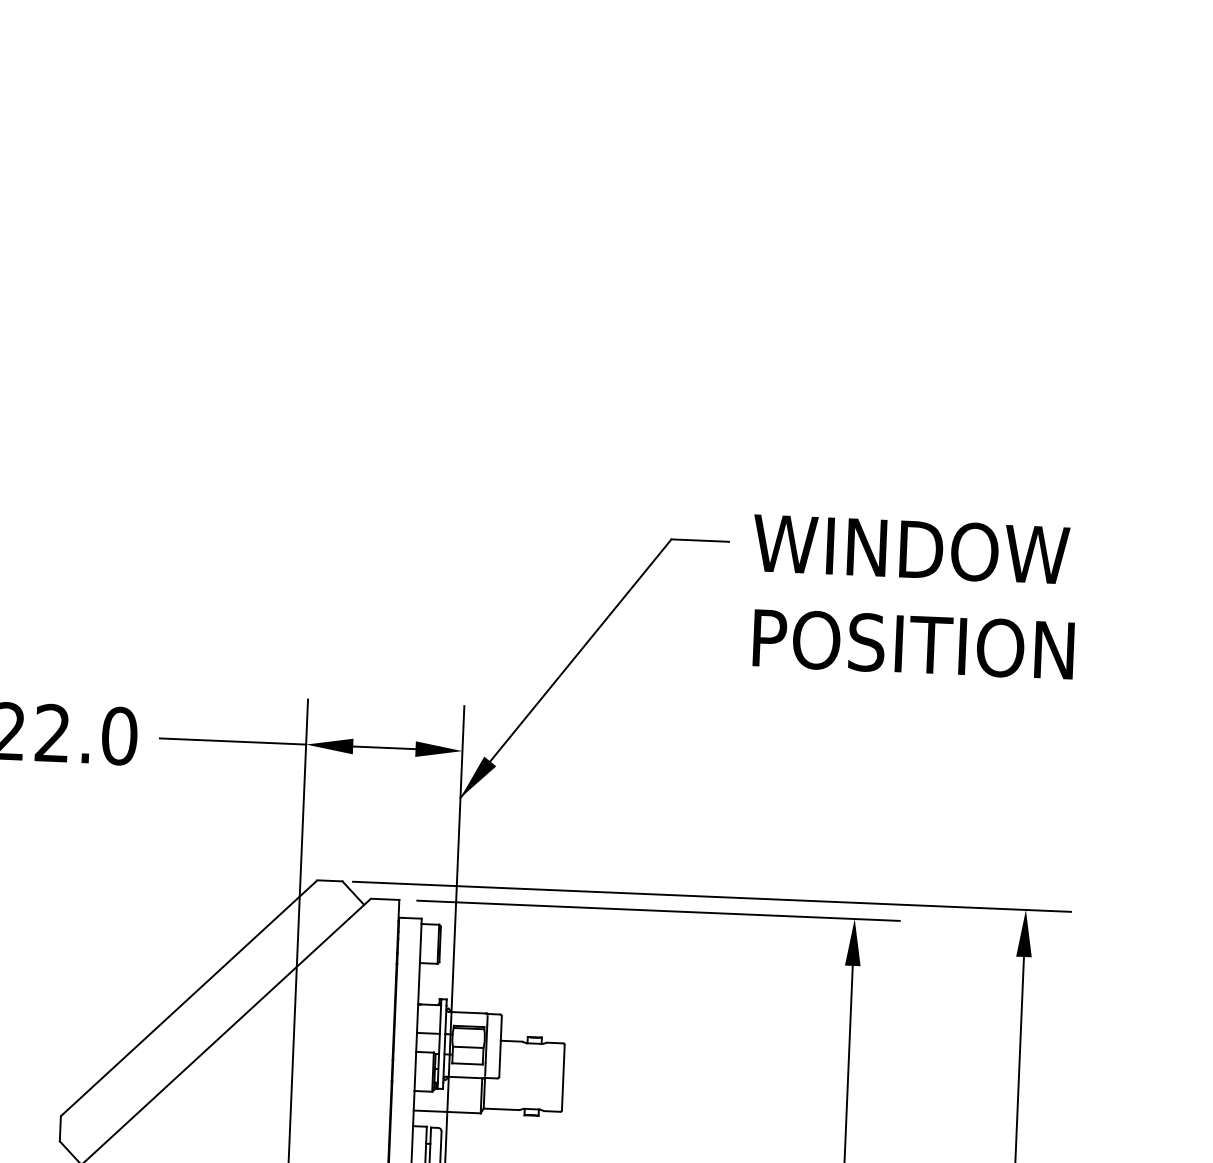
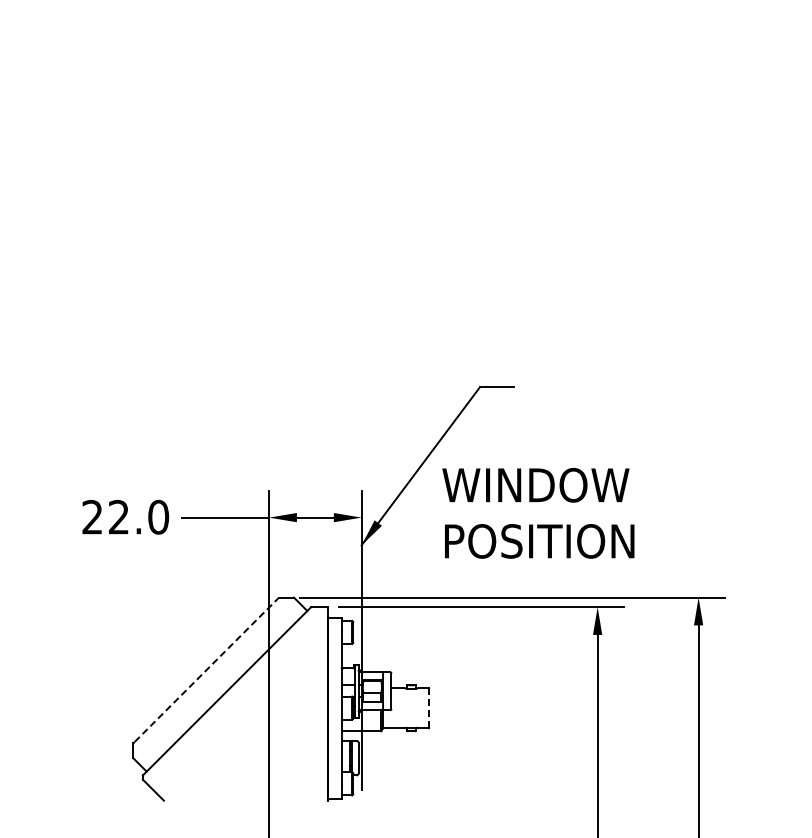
text: (913, 597) -> (538, 513), moved
line: (189, 998) -> (206, 670), solid -> dashed
line: (563, 1076) -> (429, 707), solid -> dashed

